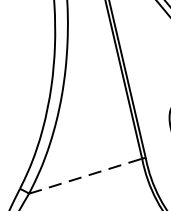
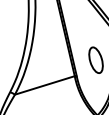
line: (86, 176) -> (45, 85), dashed -> solid

